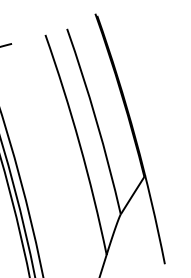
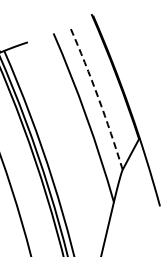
arc: (96, 120) -> (98, 97), solid -> dashed

